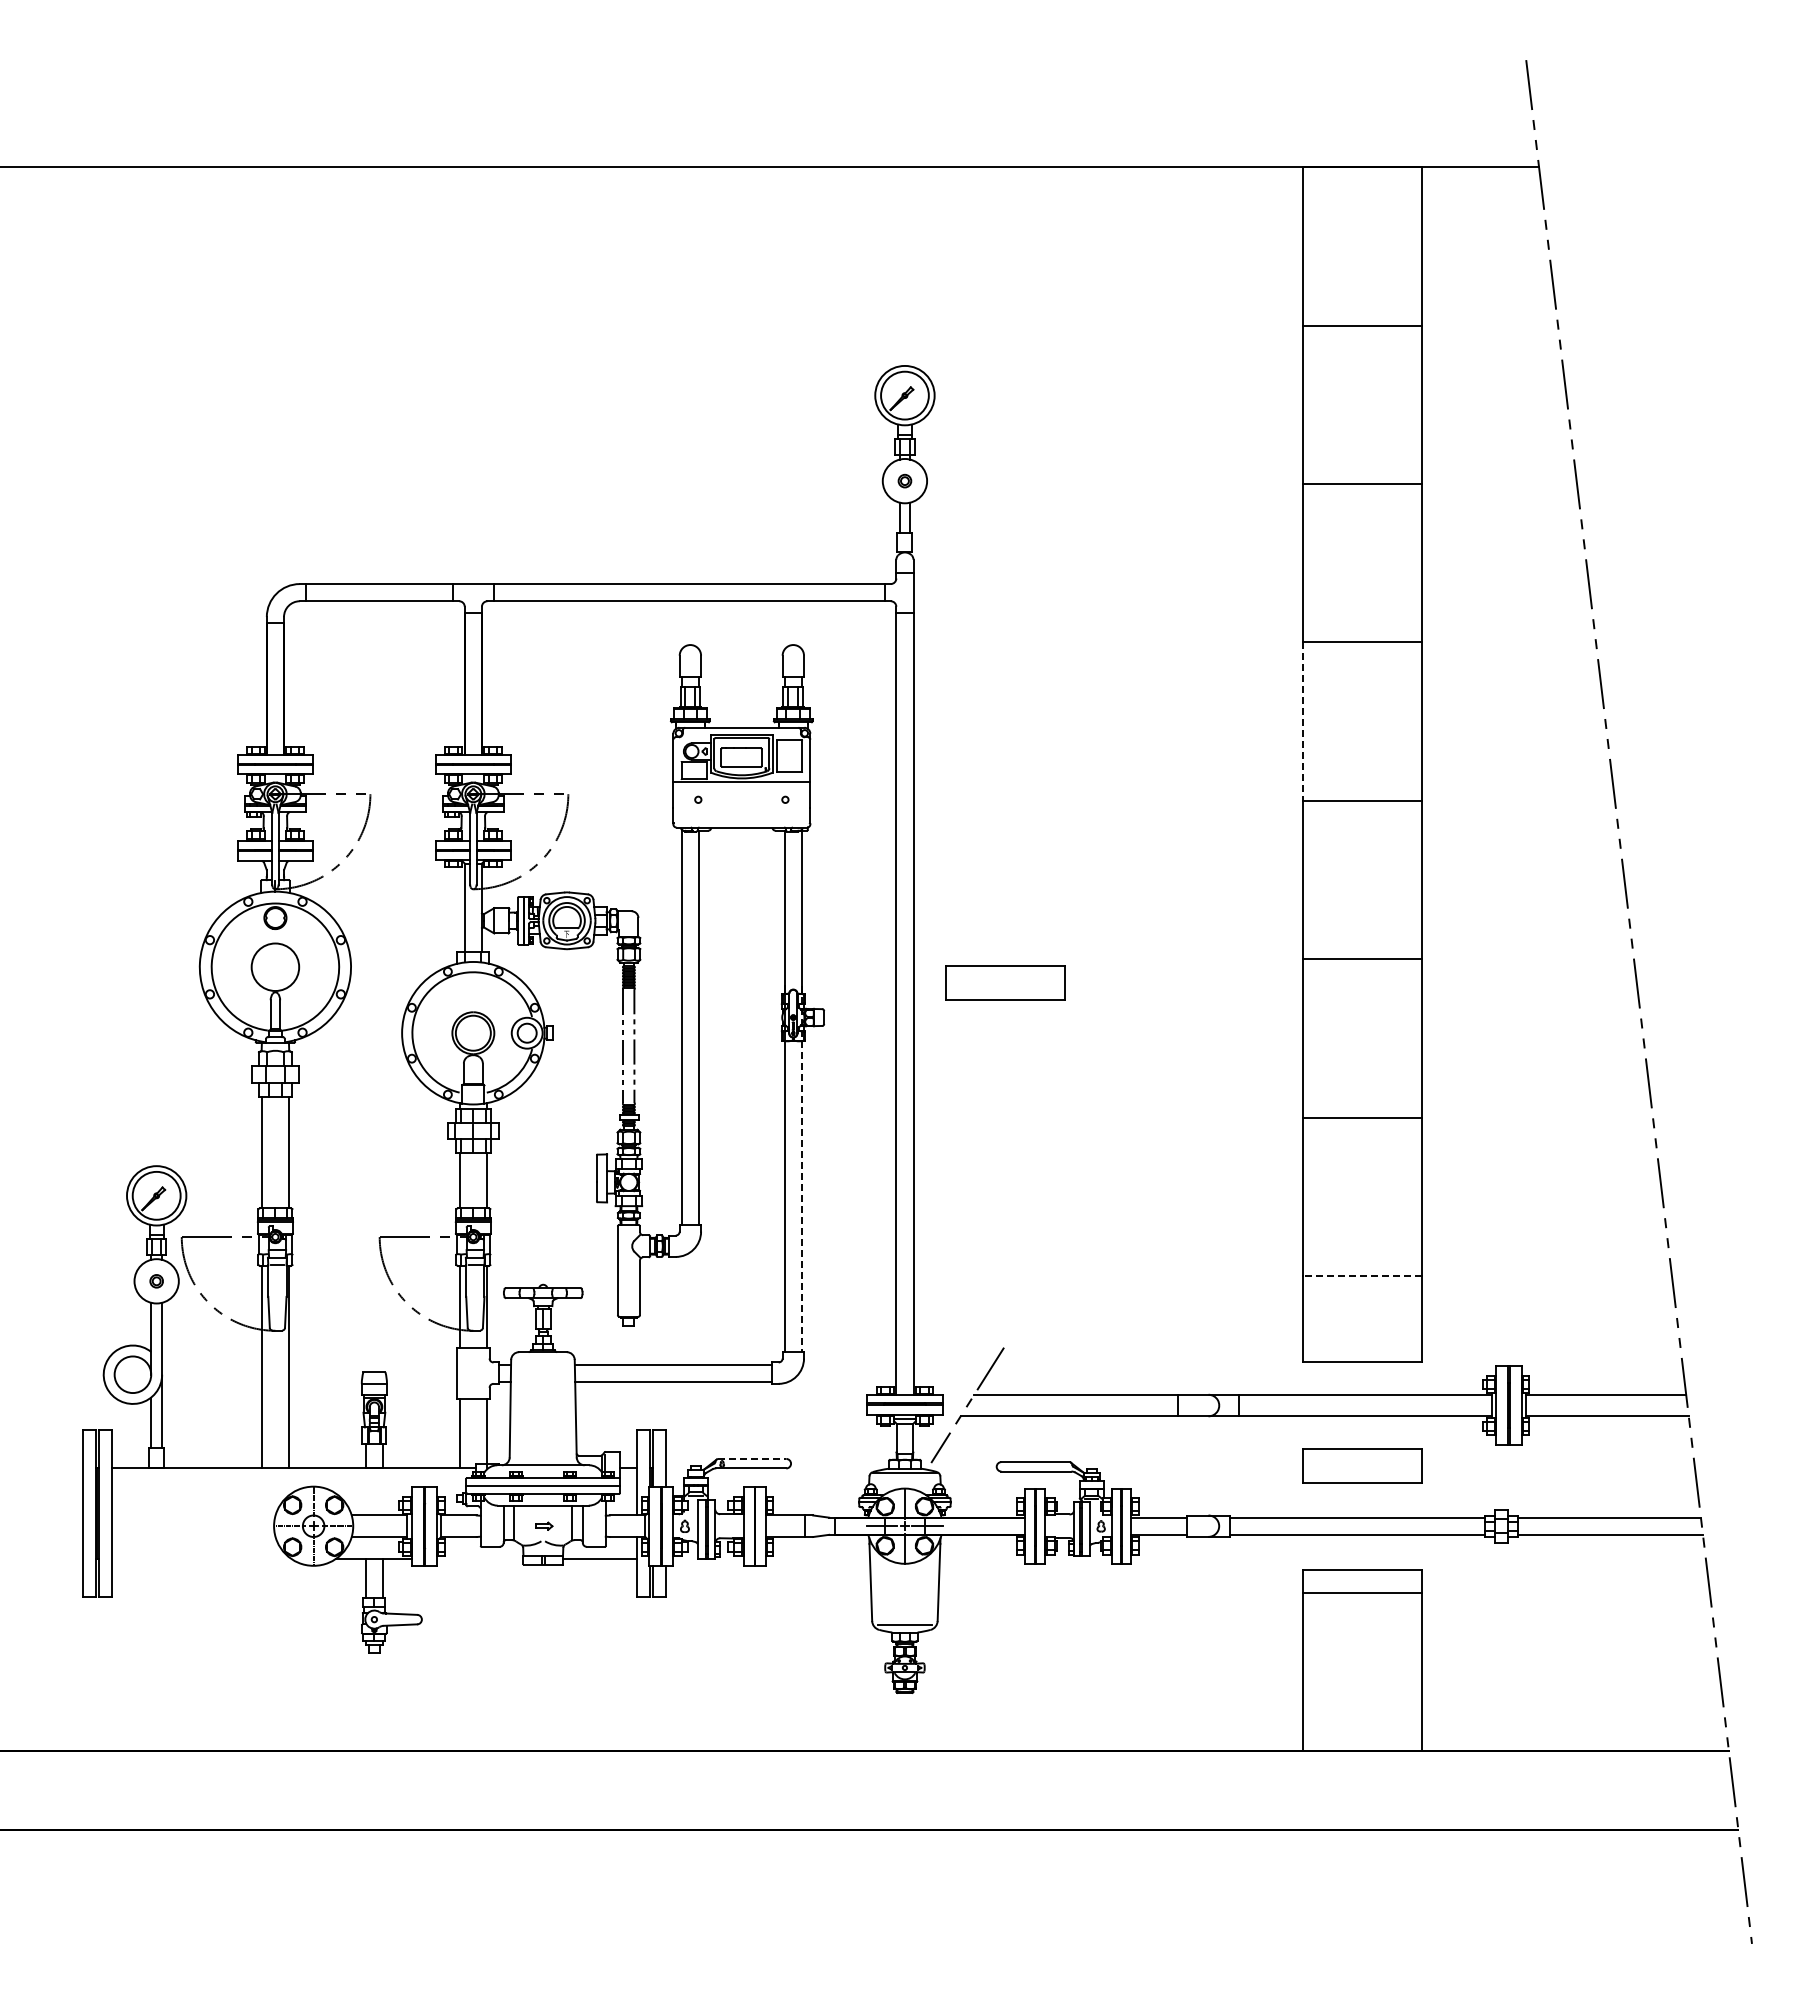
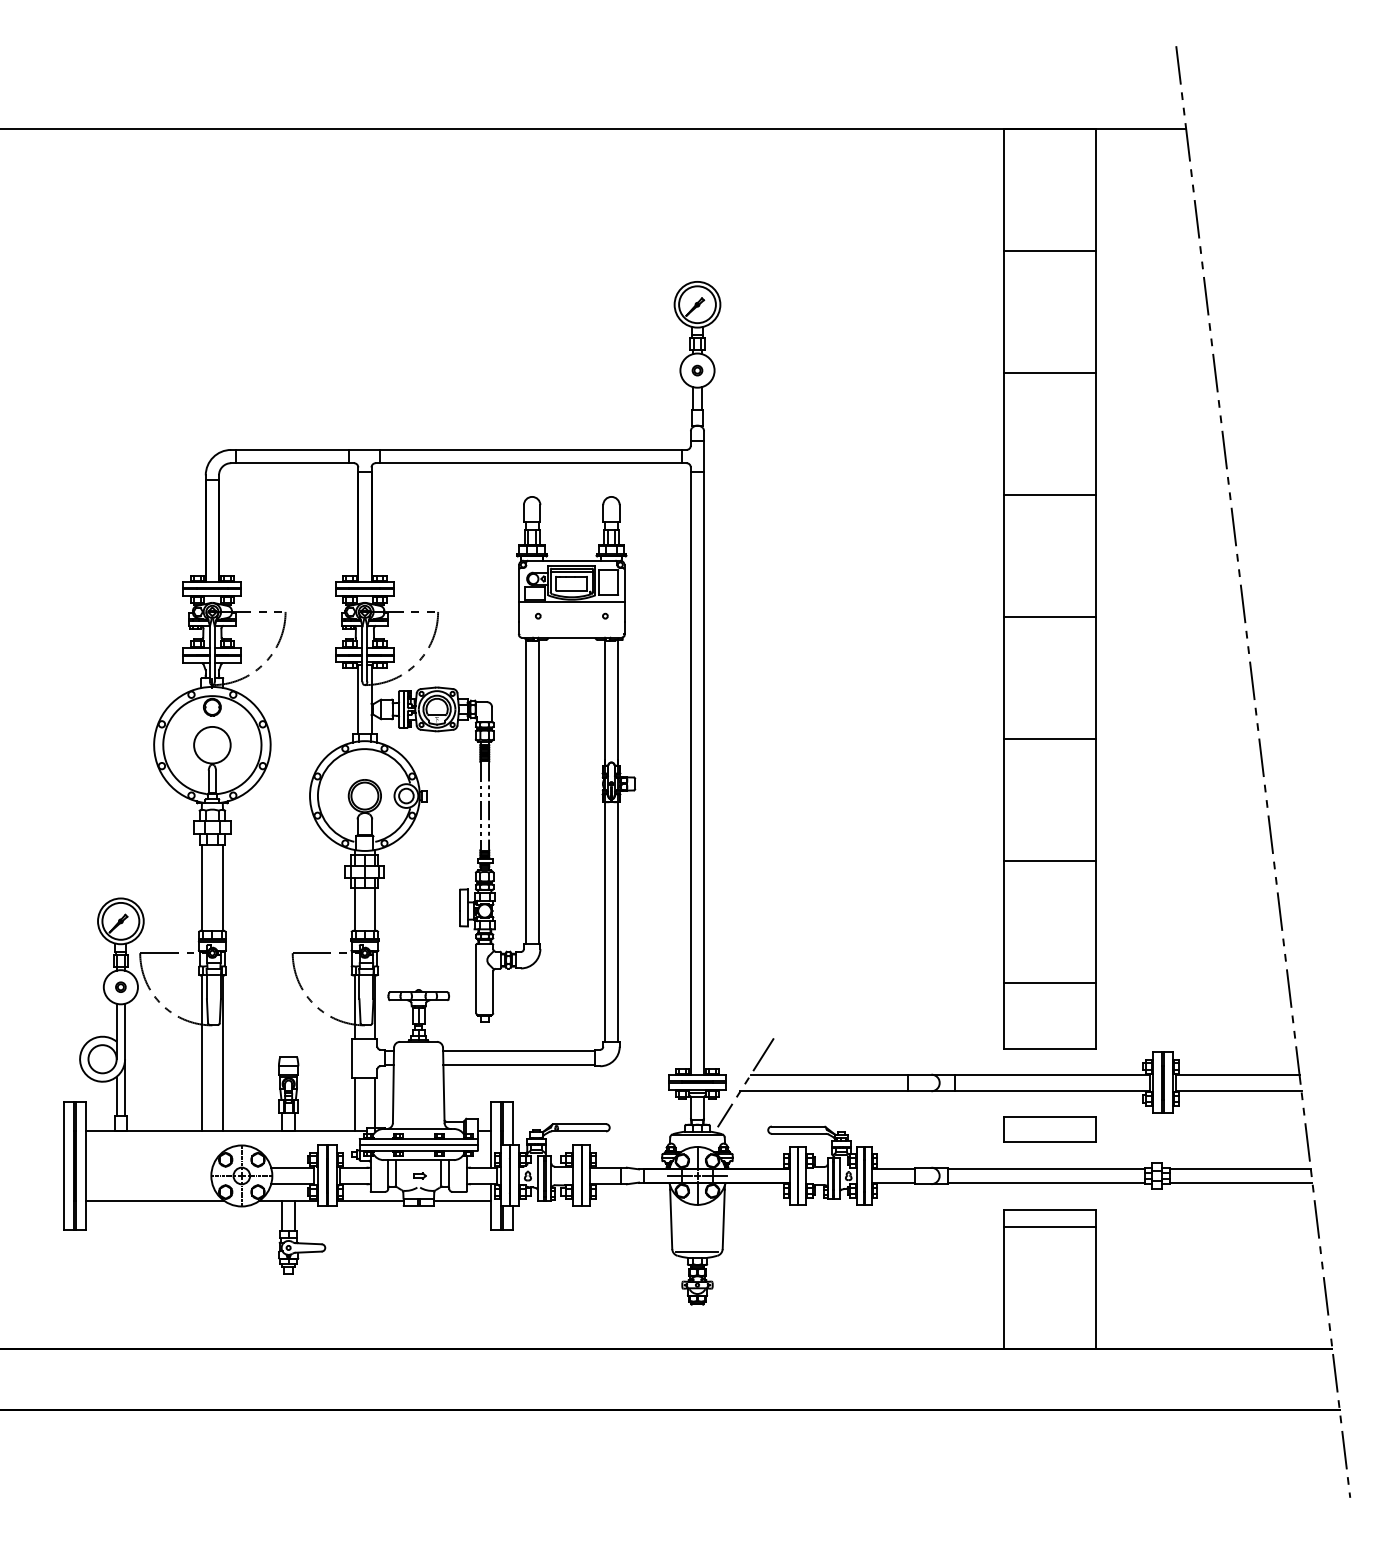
line: (1303, 722) -> (1004, 556), dashed -> solid
line: (741, 742) -> (571, 572), added
part: (1005, 982) -> (774, 756), removed
line: (801, 1168) -> (617, 900), dashed -> solid
line: (1362, 1275) -> (1050, 982), dashed -> solid
line: (752, 1458) -> (580, 1123), dashed -> solid
line: (200, 1558) -> (154, 1200), added
line: (480, 1558) -> (370, 1200), added

